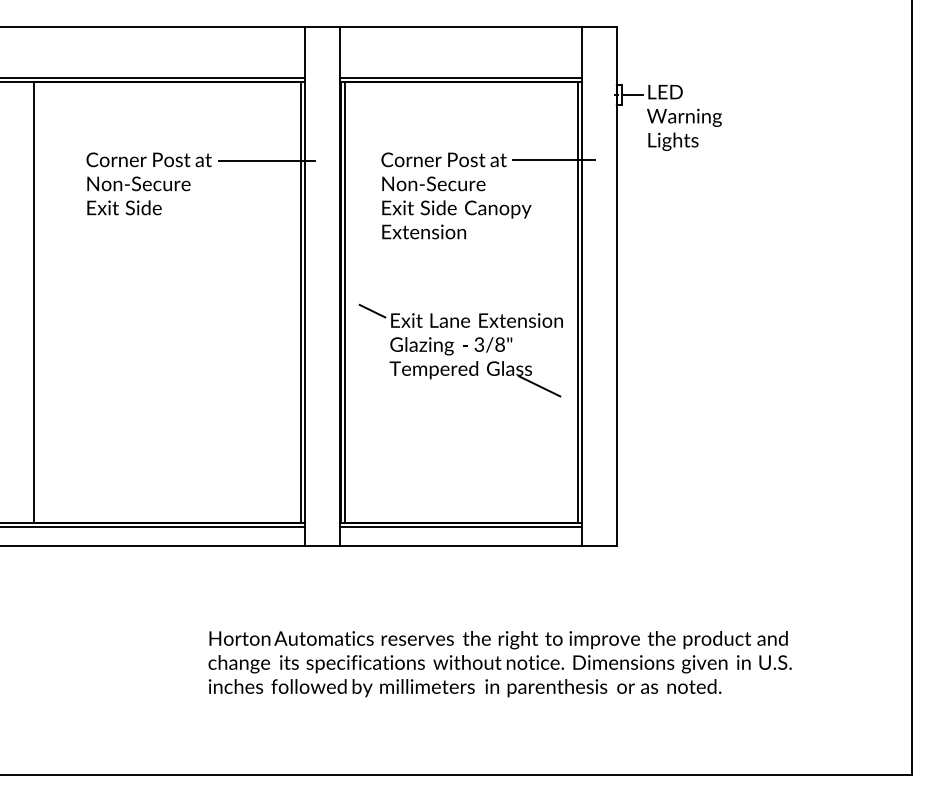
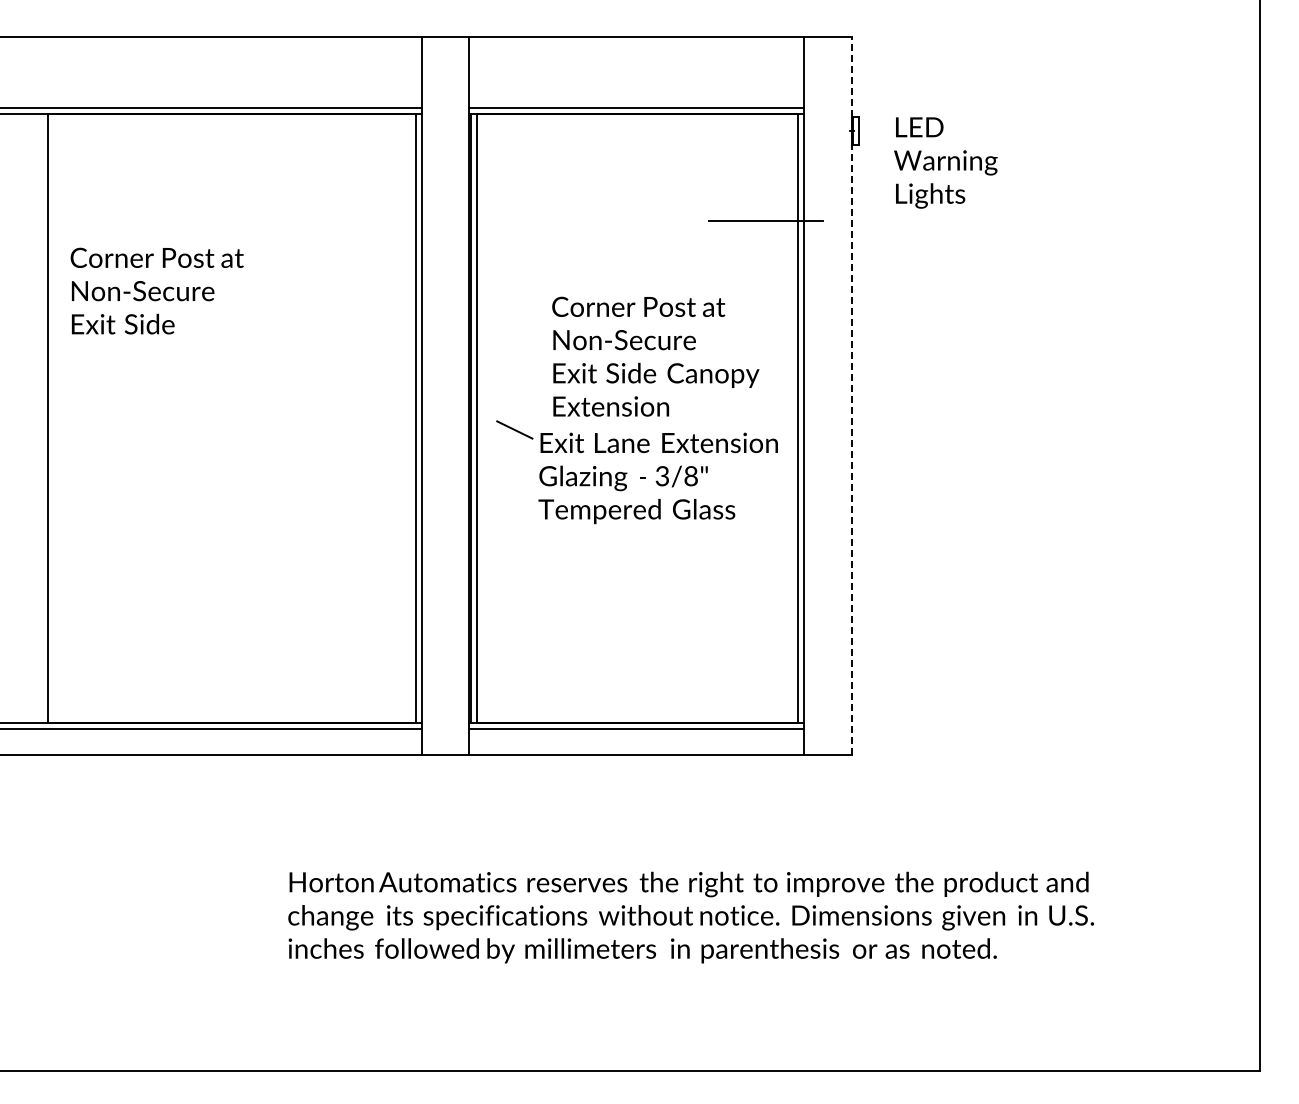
line: (632, 95) -> (873, 131), removed
line: (266, 161) -> (368, 222), removed
text: (148, 183) -> (156, 290), moved
text: (456, 195) -> (655, 356), moved
line: (616, 286) -> (852, 396), solid -> dashed
line: (539, 386) -> (745, 533), removed

